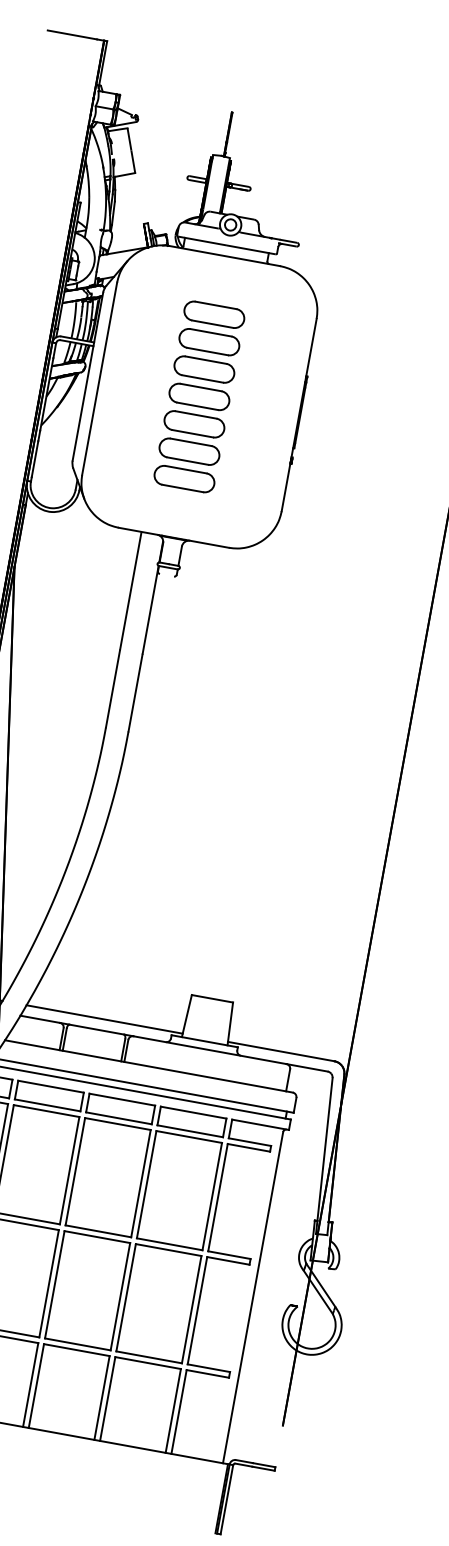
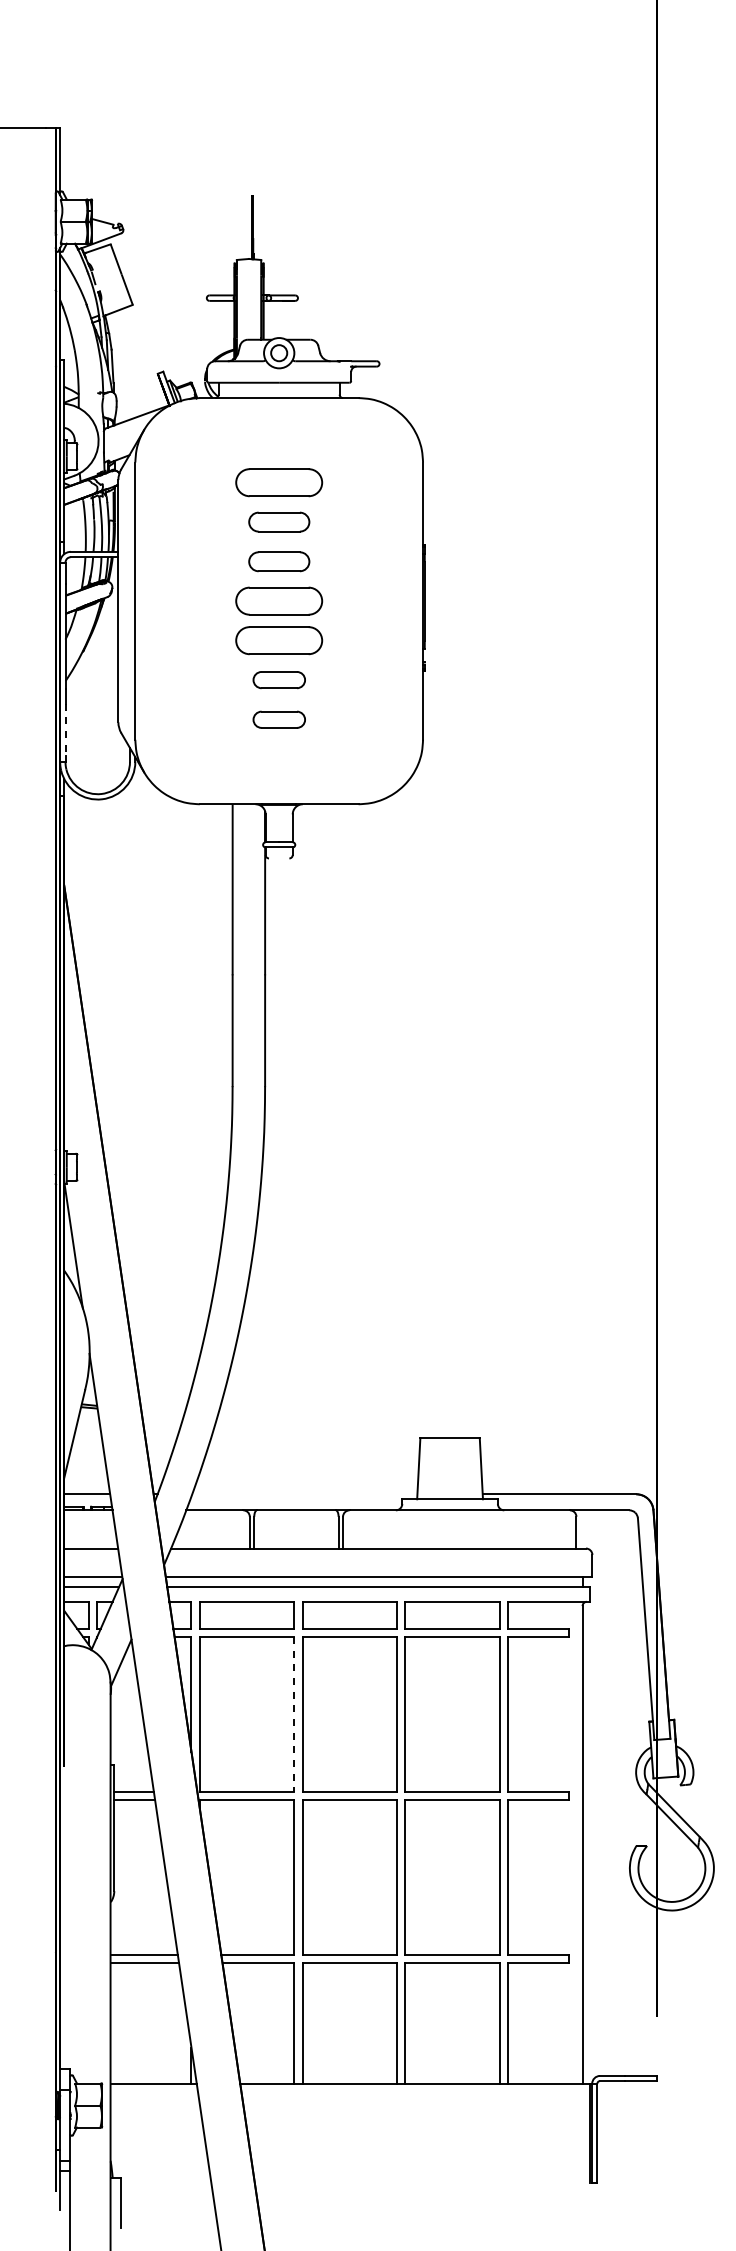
part: (209, 341) -> (279, 521), size x0.7
part: (204, 369) -> (279, 561), size x0.7
part: (189, 451) -> (279, 679), size x0.6
line: (35, 458) -> (65, 729), solid -> dashed
part: (184, 479) -> (279, 719), size x0.6
line: (104, 1019) -> (304, 1494), removed
line: (69, 1170) -> (294, 1714), solid -> dashed

